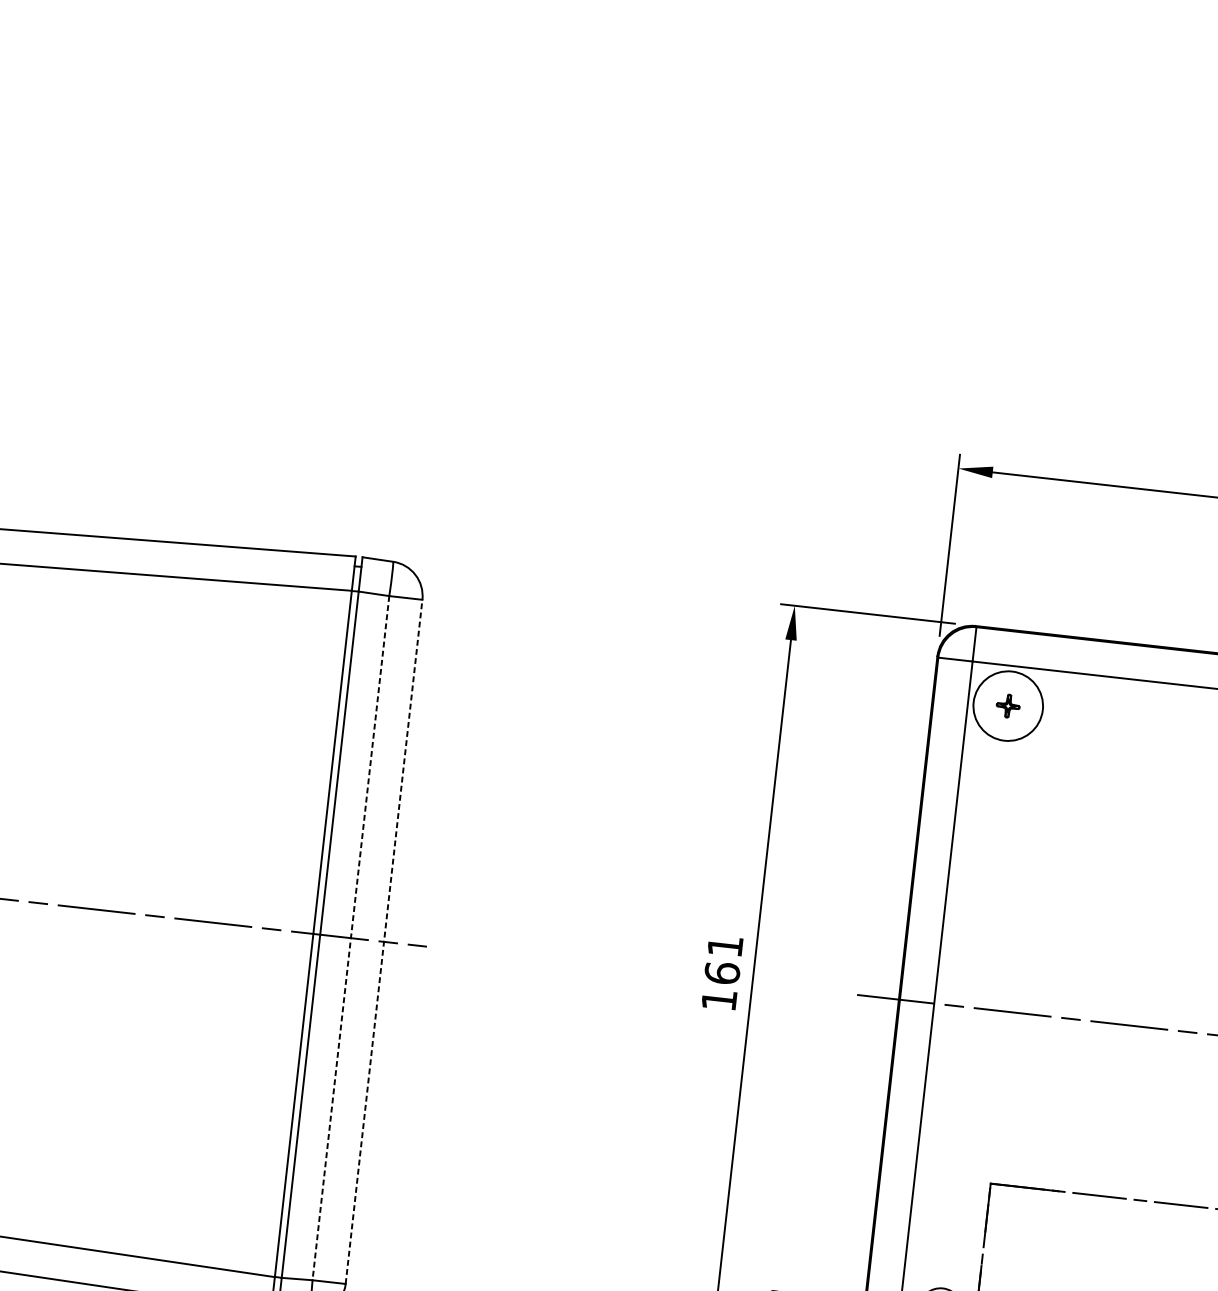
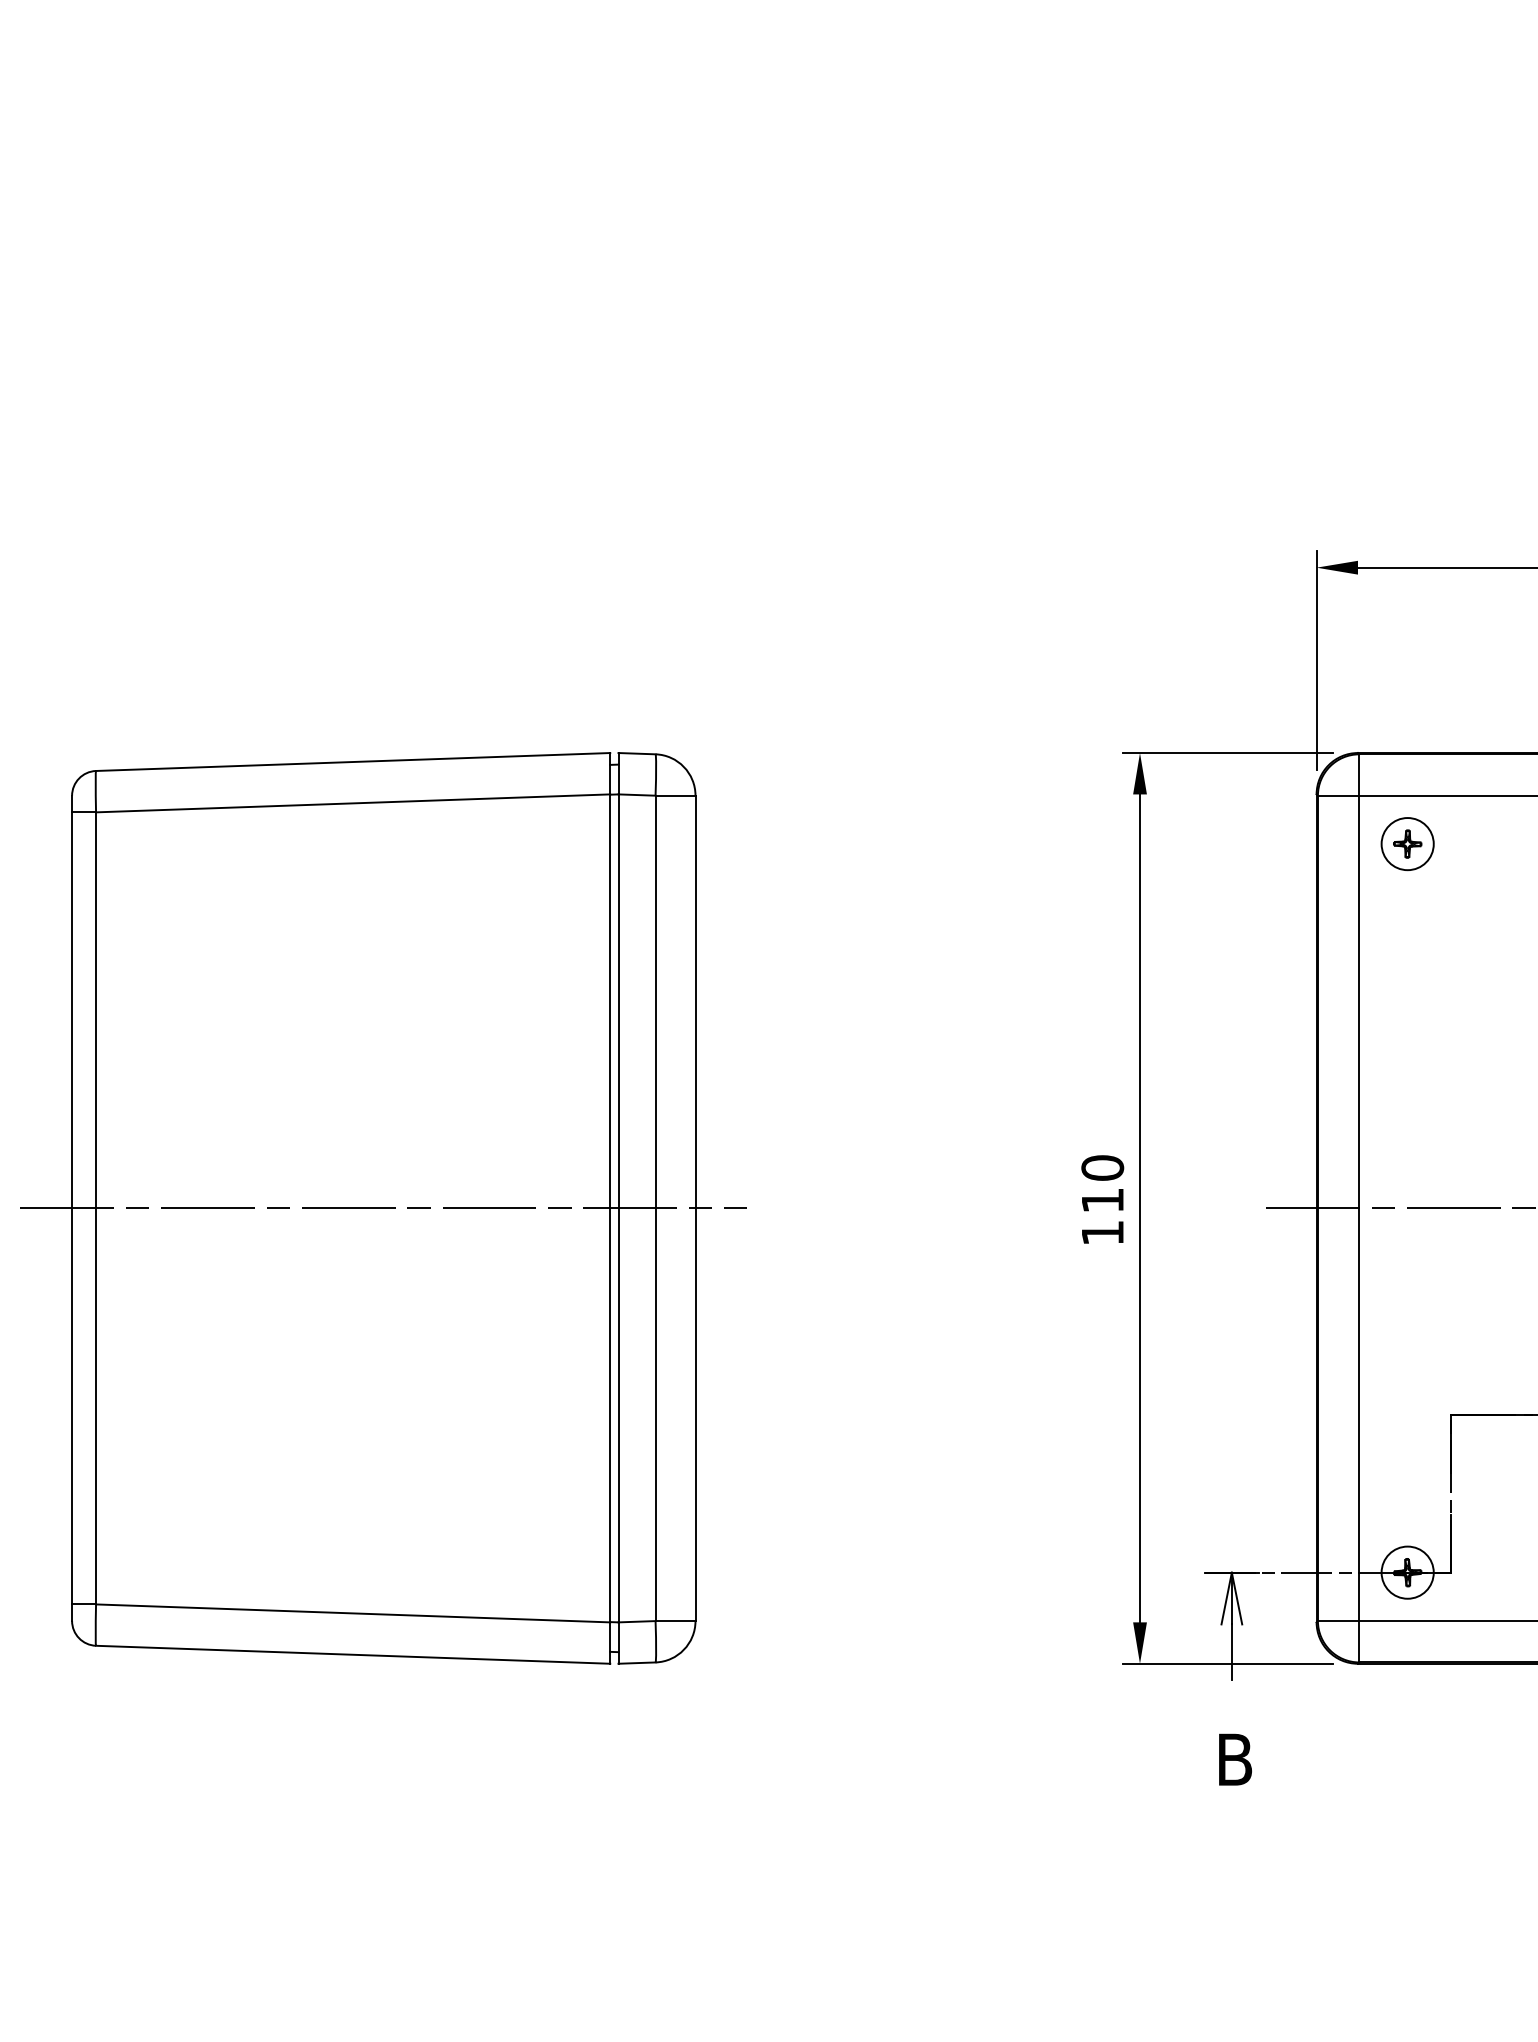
circle: (1008, 706) -> (1407, 844), size x0.62
line: (350, 938) -> (655, 1208), dashed -> solid
line: (384, 941) -> (695, 1208), dashed -> solid
text: (723, 959) -> (1102, 1184), 161 -> 110

